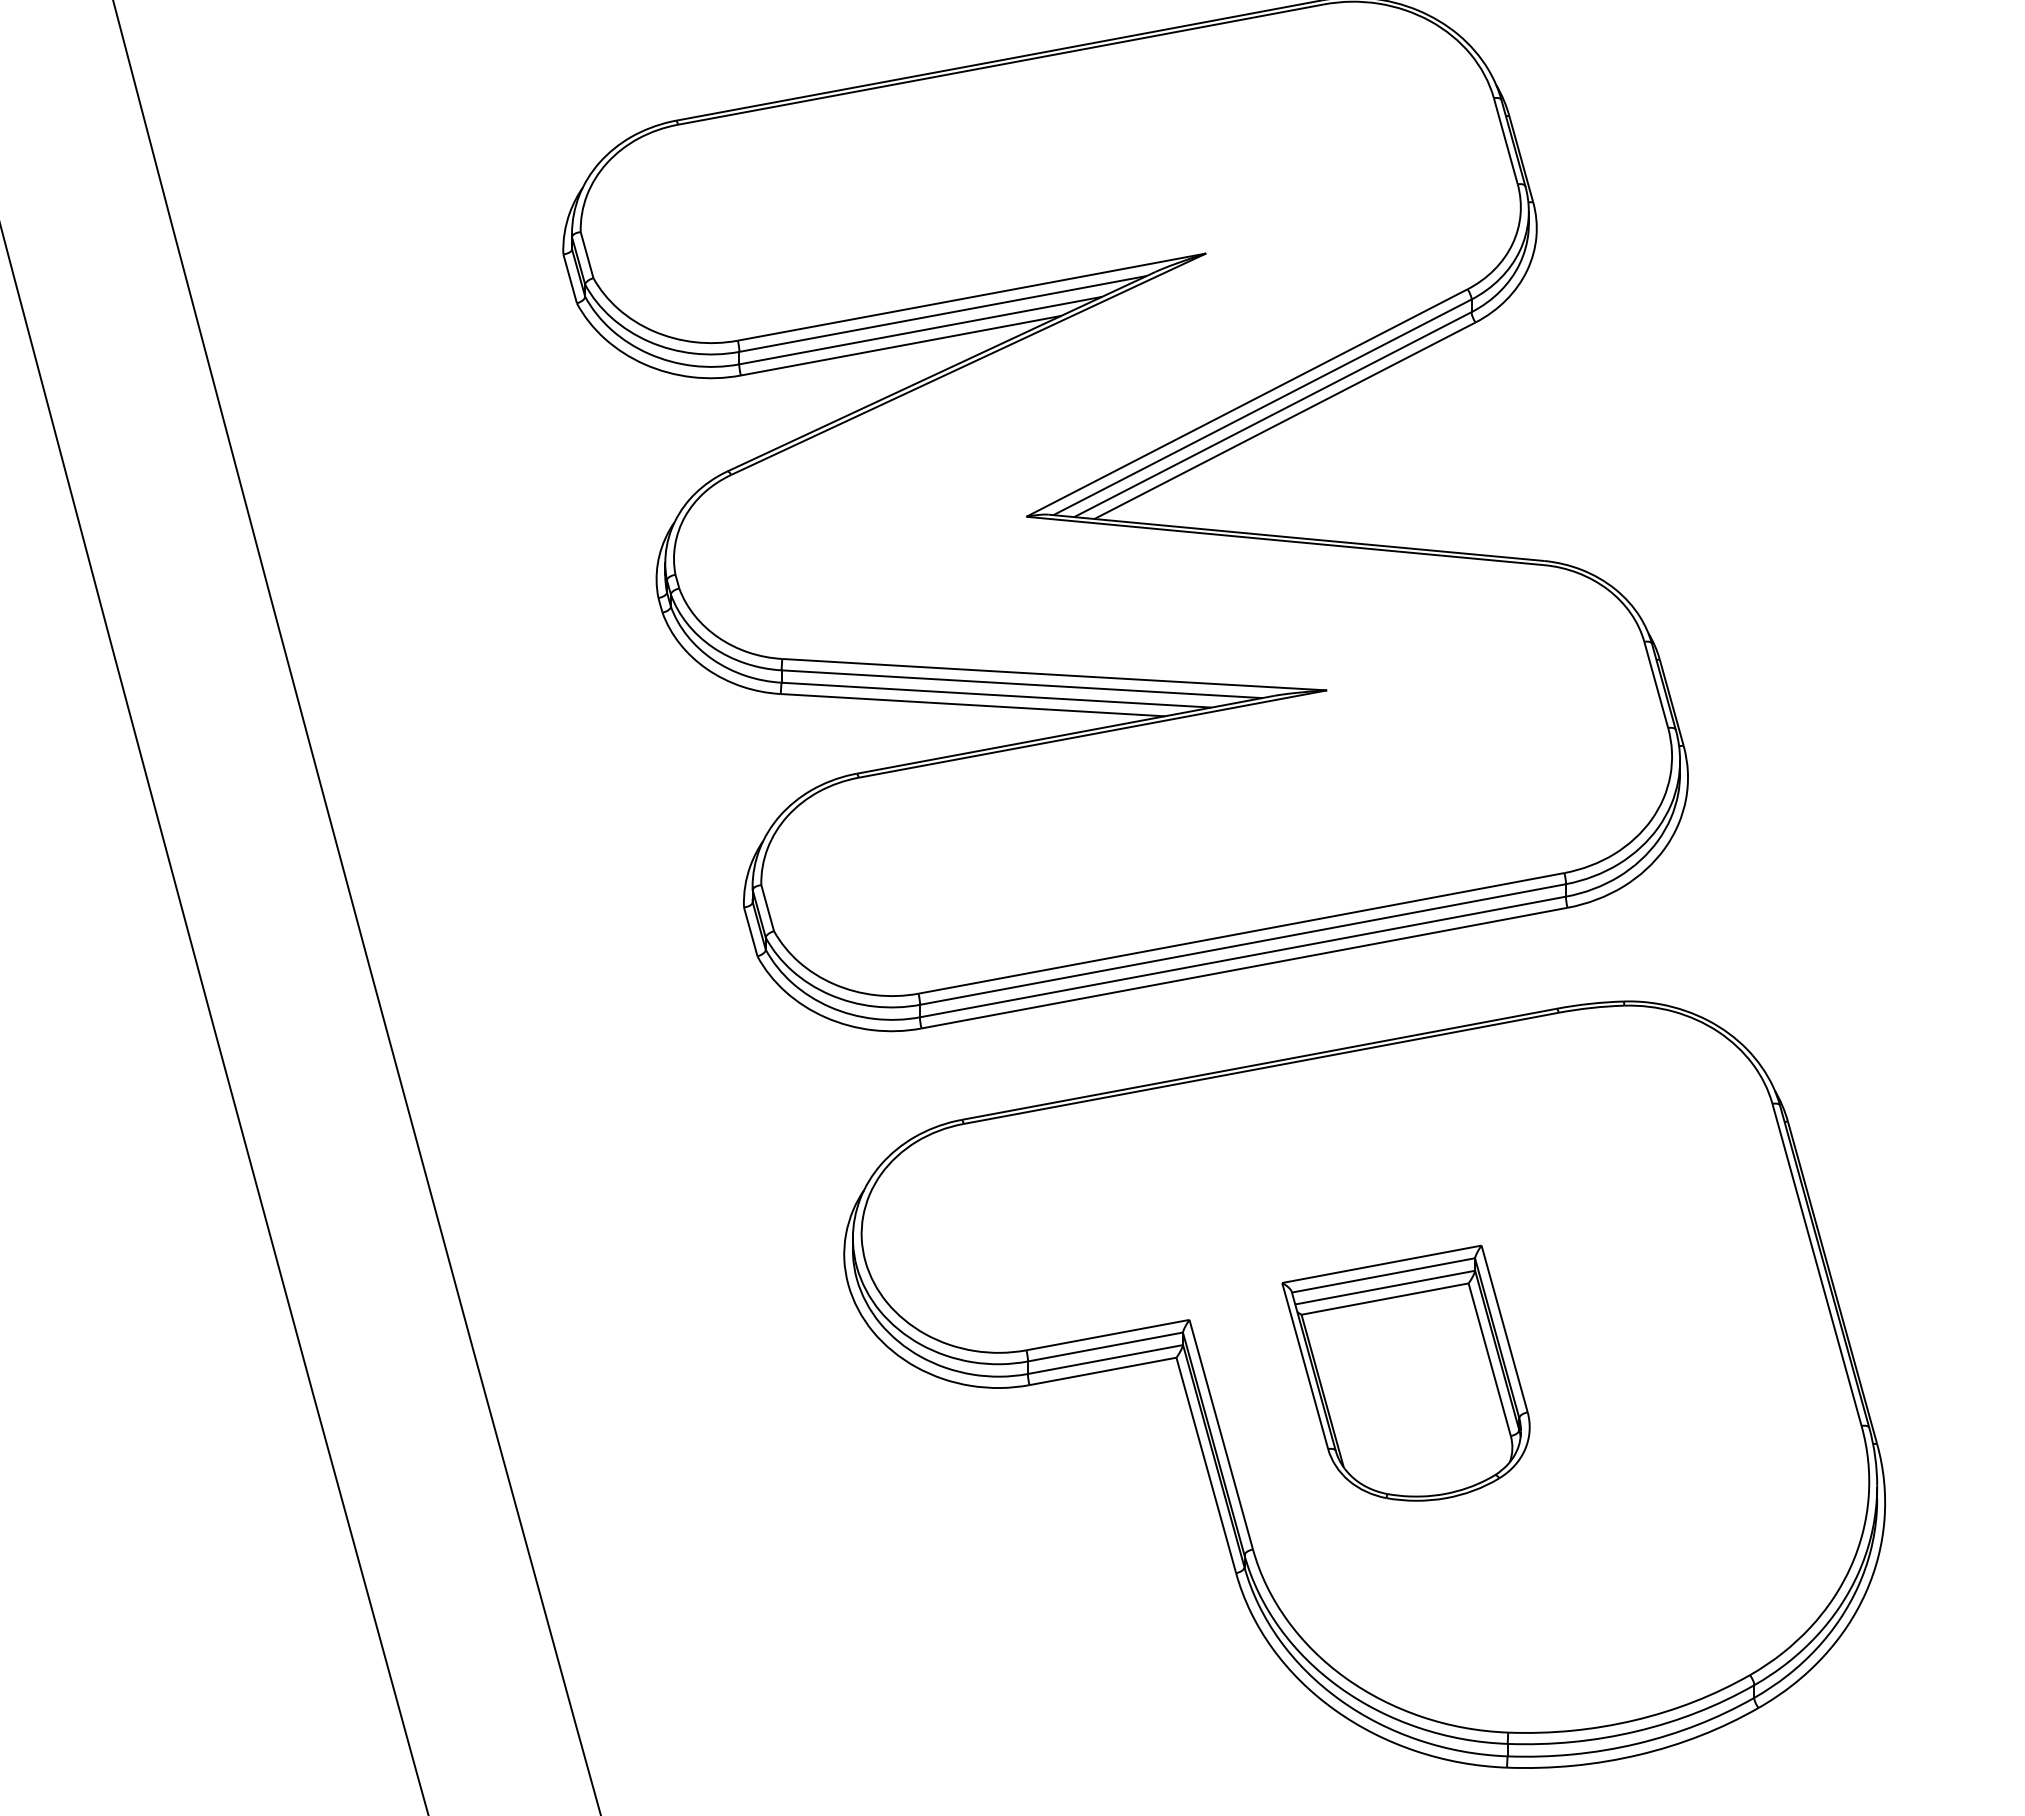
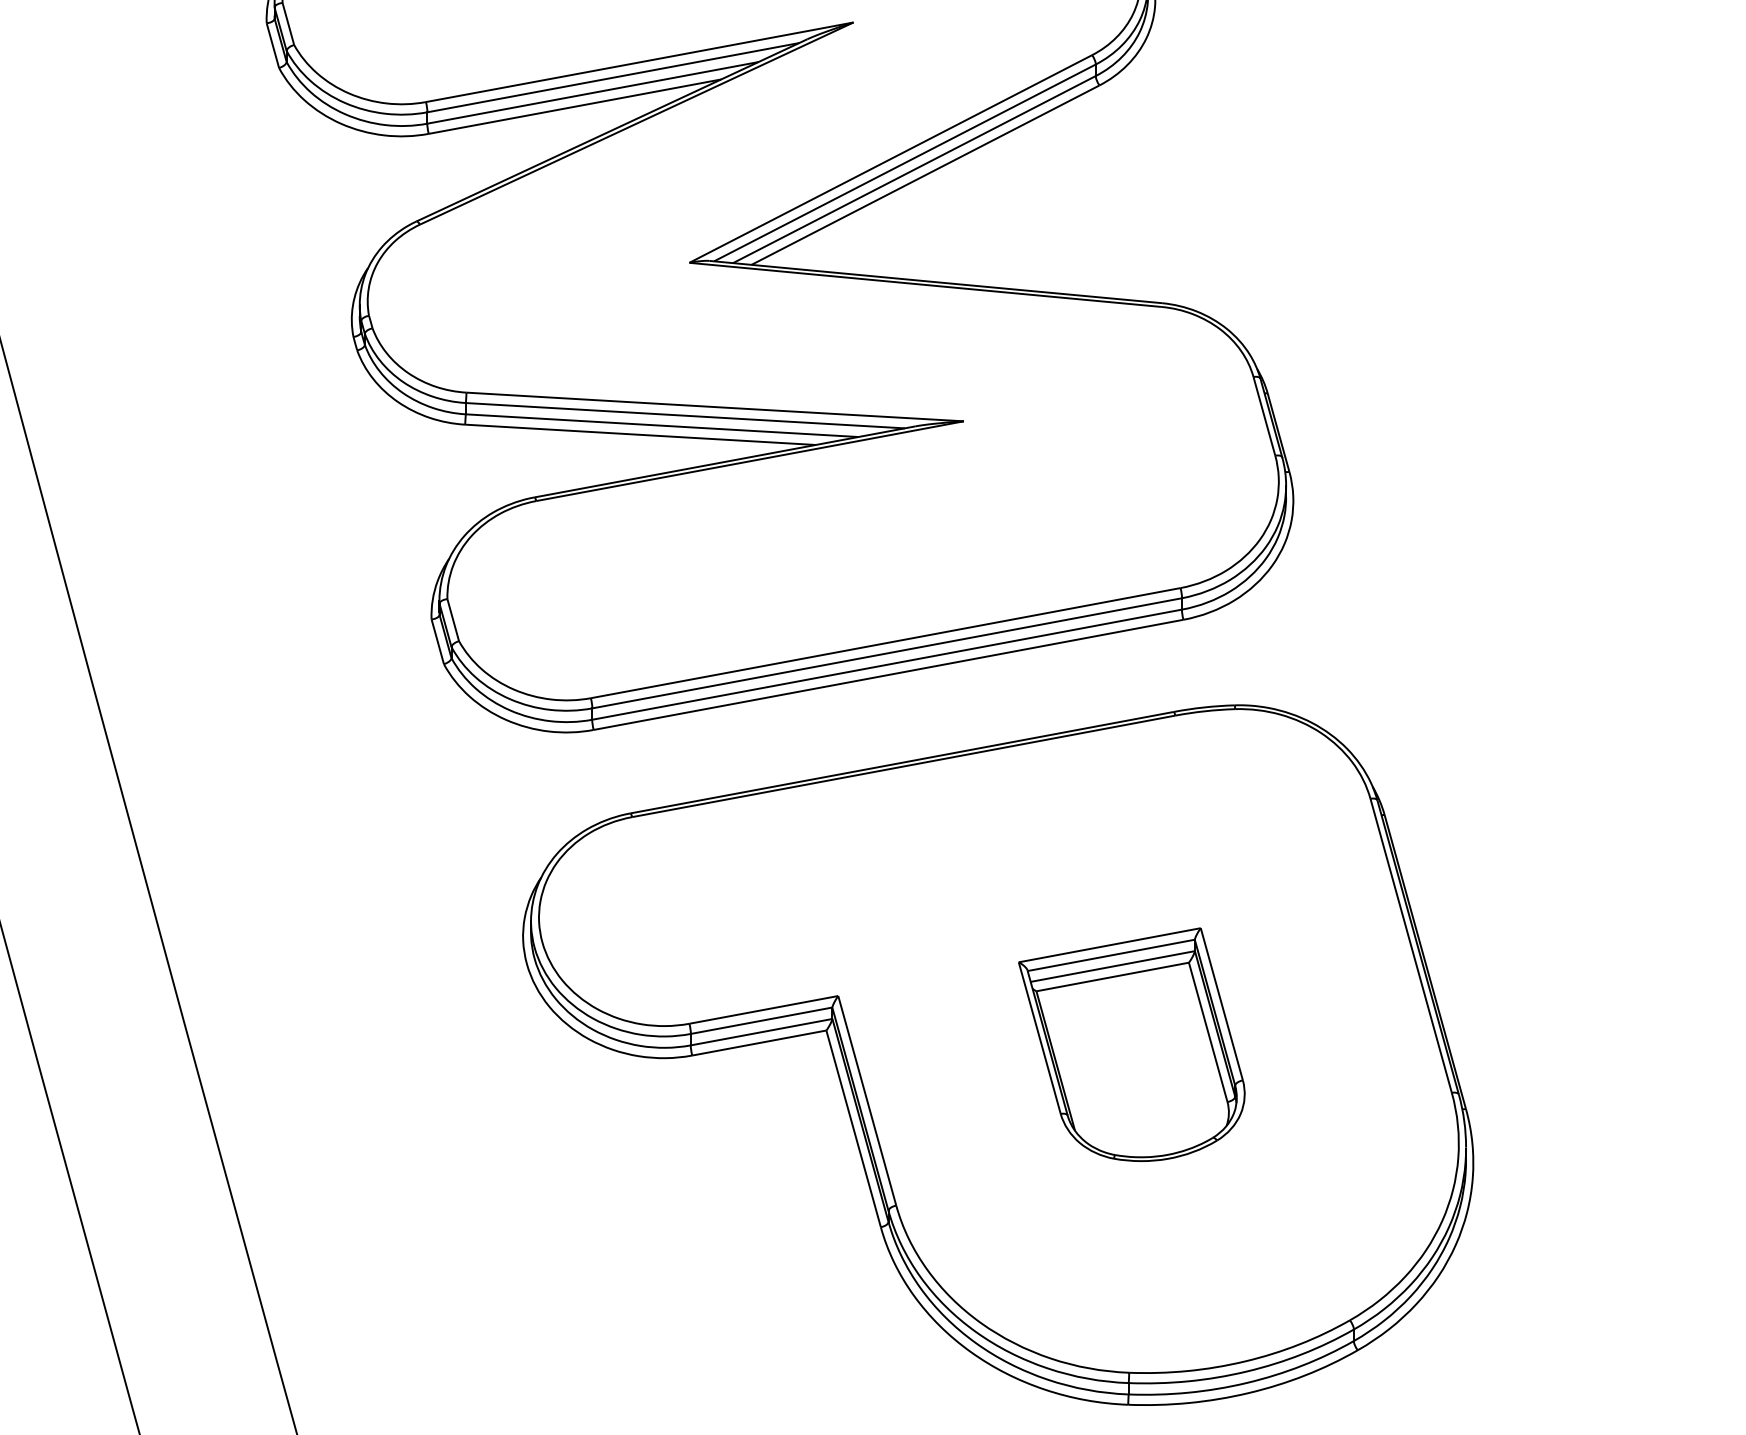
part: (1405, 1372) -> (1131, 1044), moved

